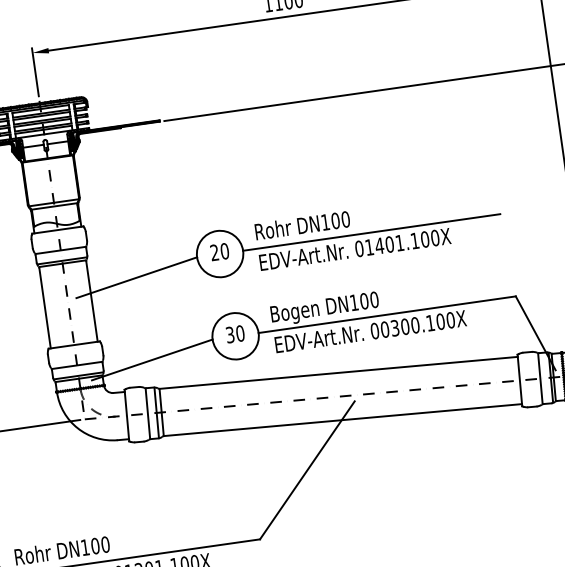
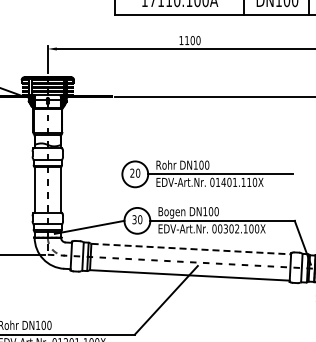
text: (425, 237) -> (249, 181), 01401.100X -> 01401.110X
line: (136, 277) -> (87, 180), removed
text: (415, 324) -> (237, 228), 00300.100X -> 00302.100X
line: (339, 373) -> (191, 249), solid -> dashed

